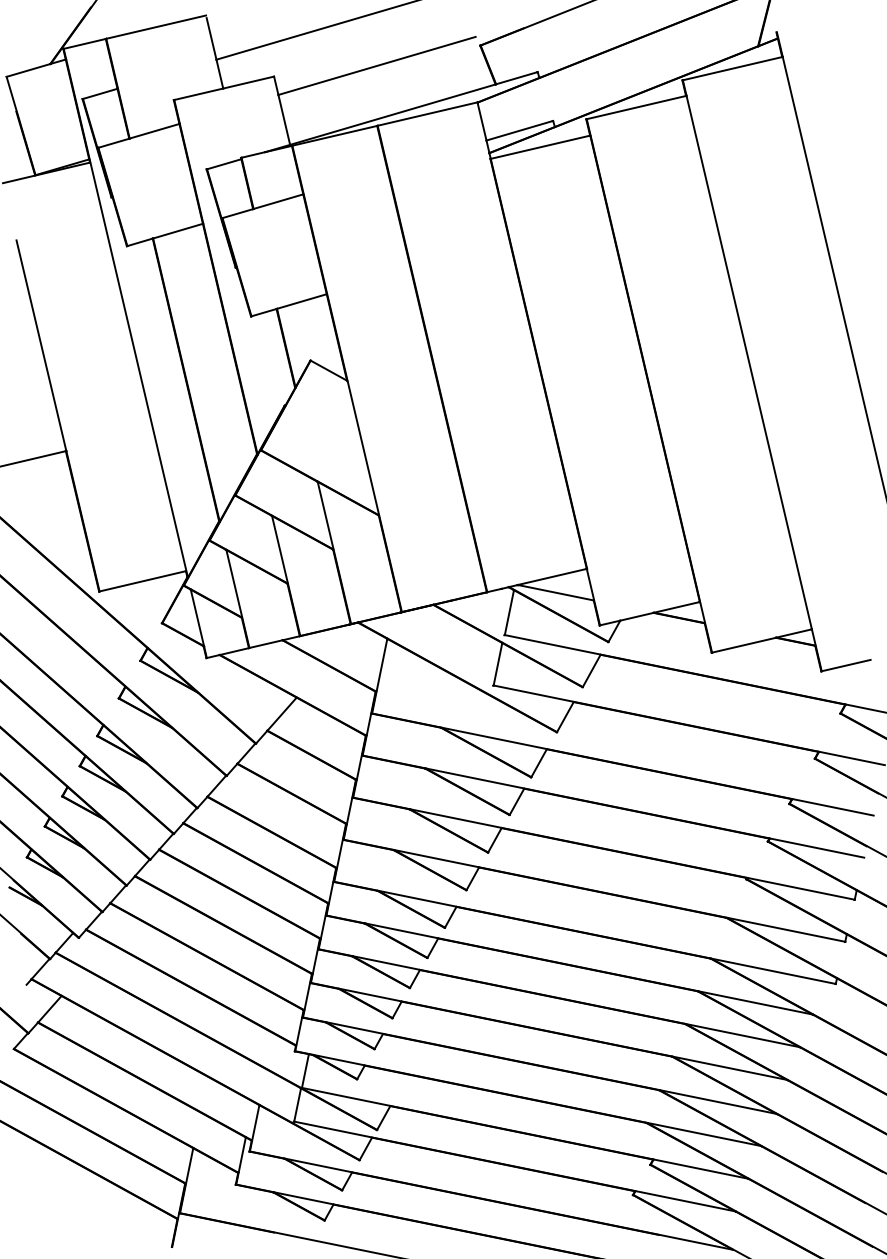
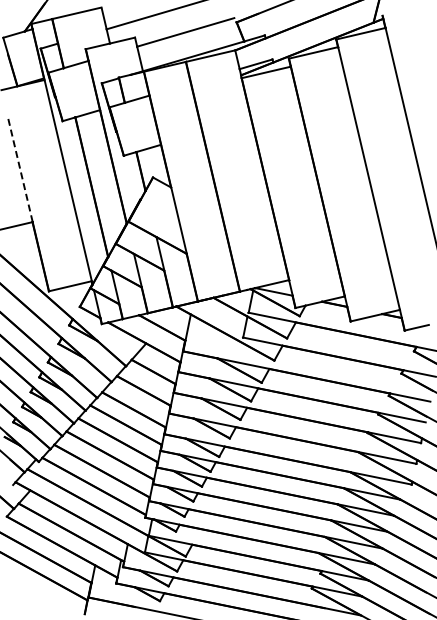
line: (41, 344) -> (20, 169), solid -> dashed

